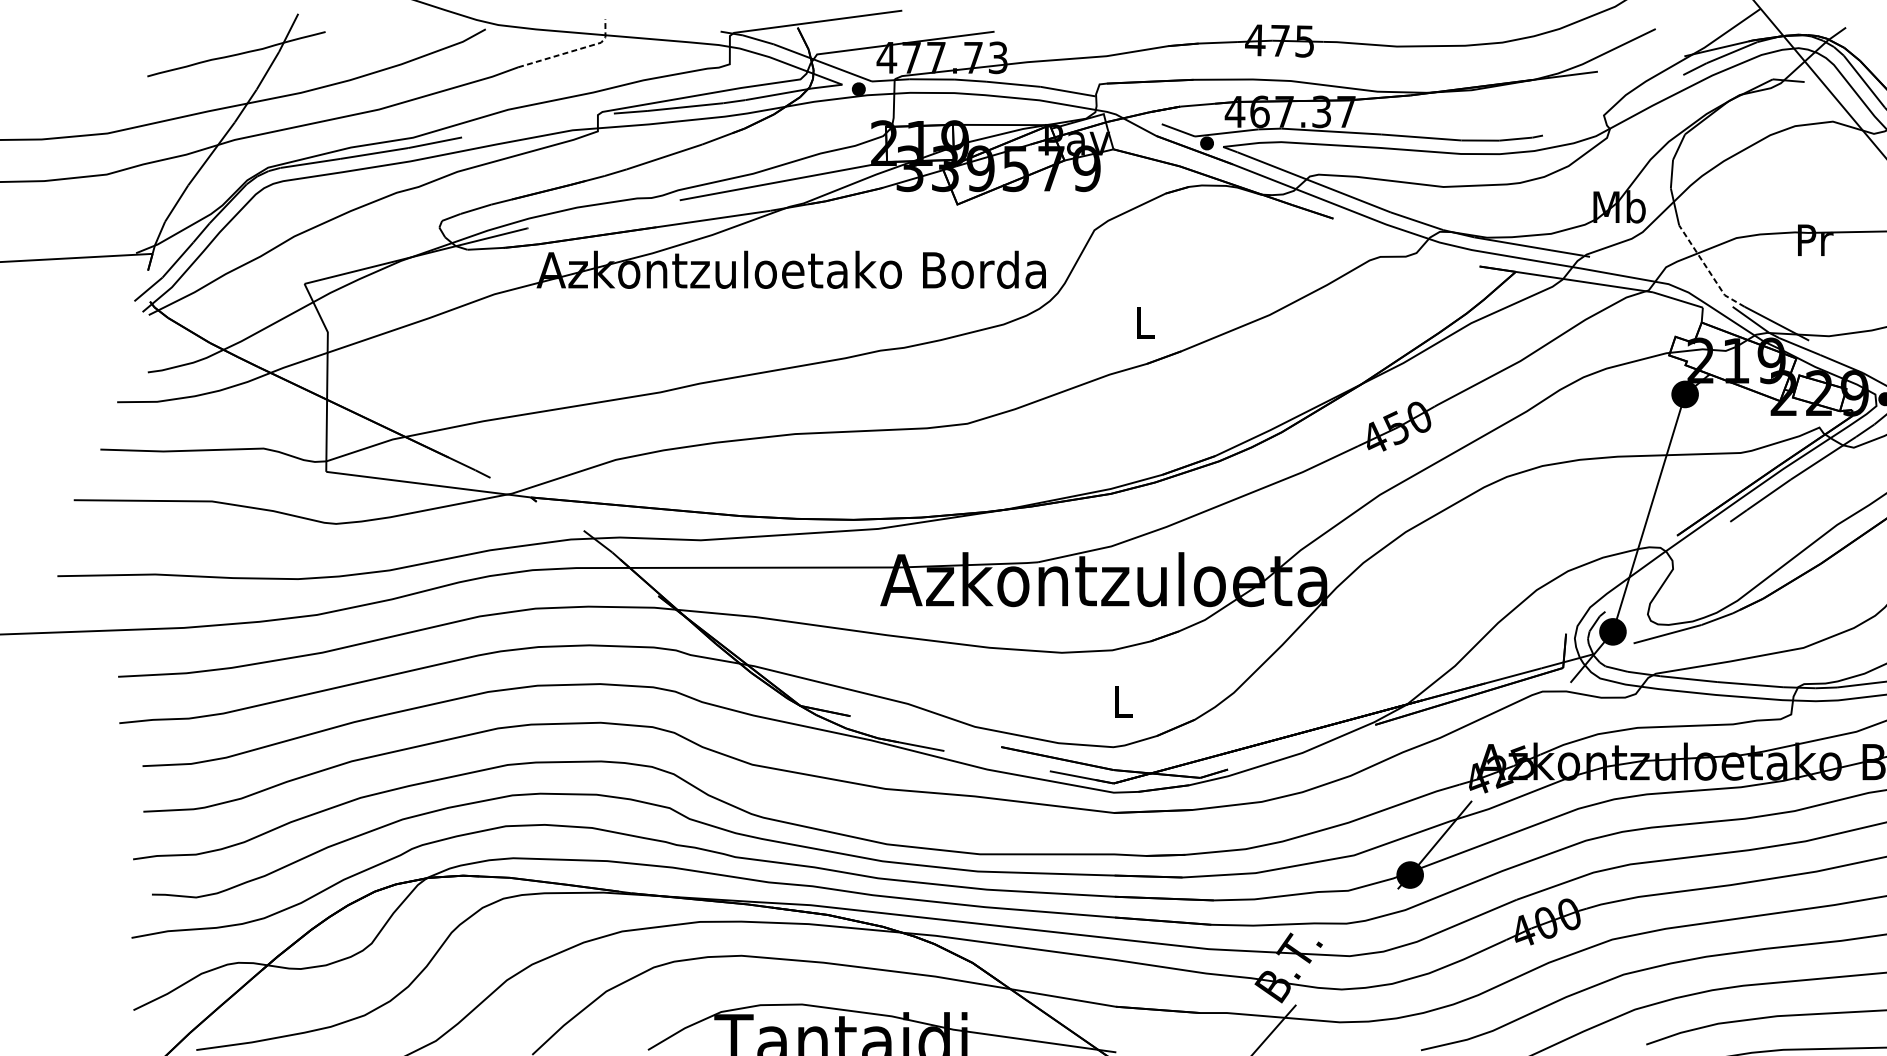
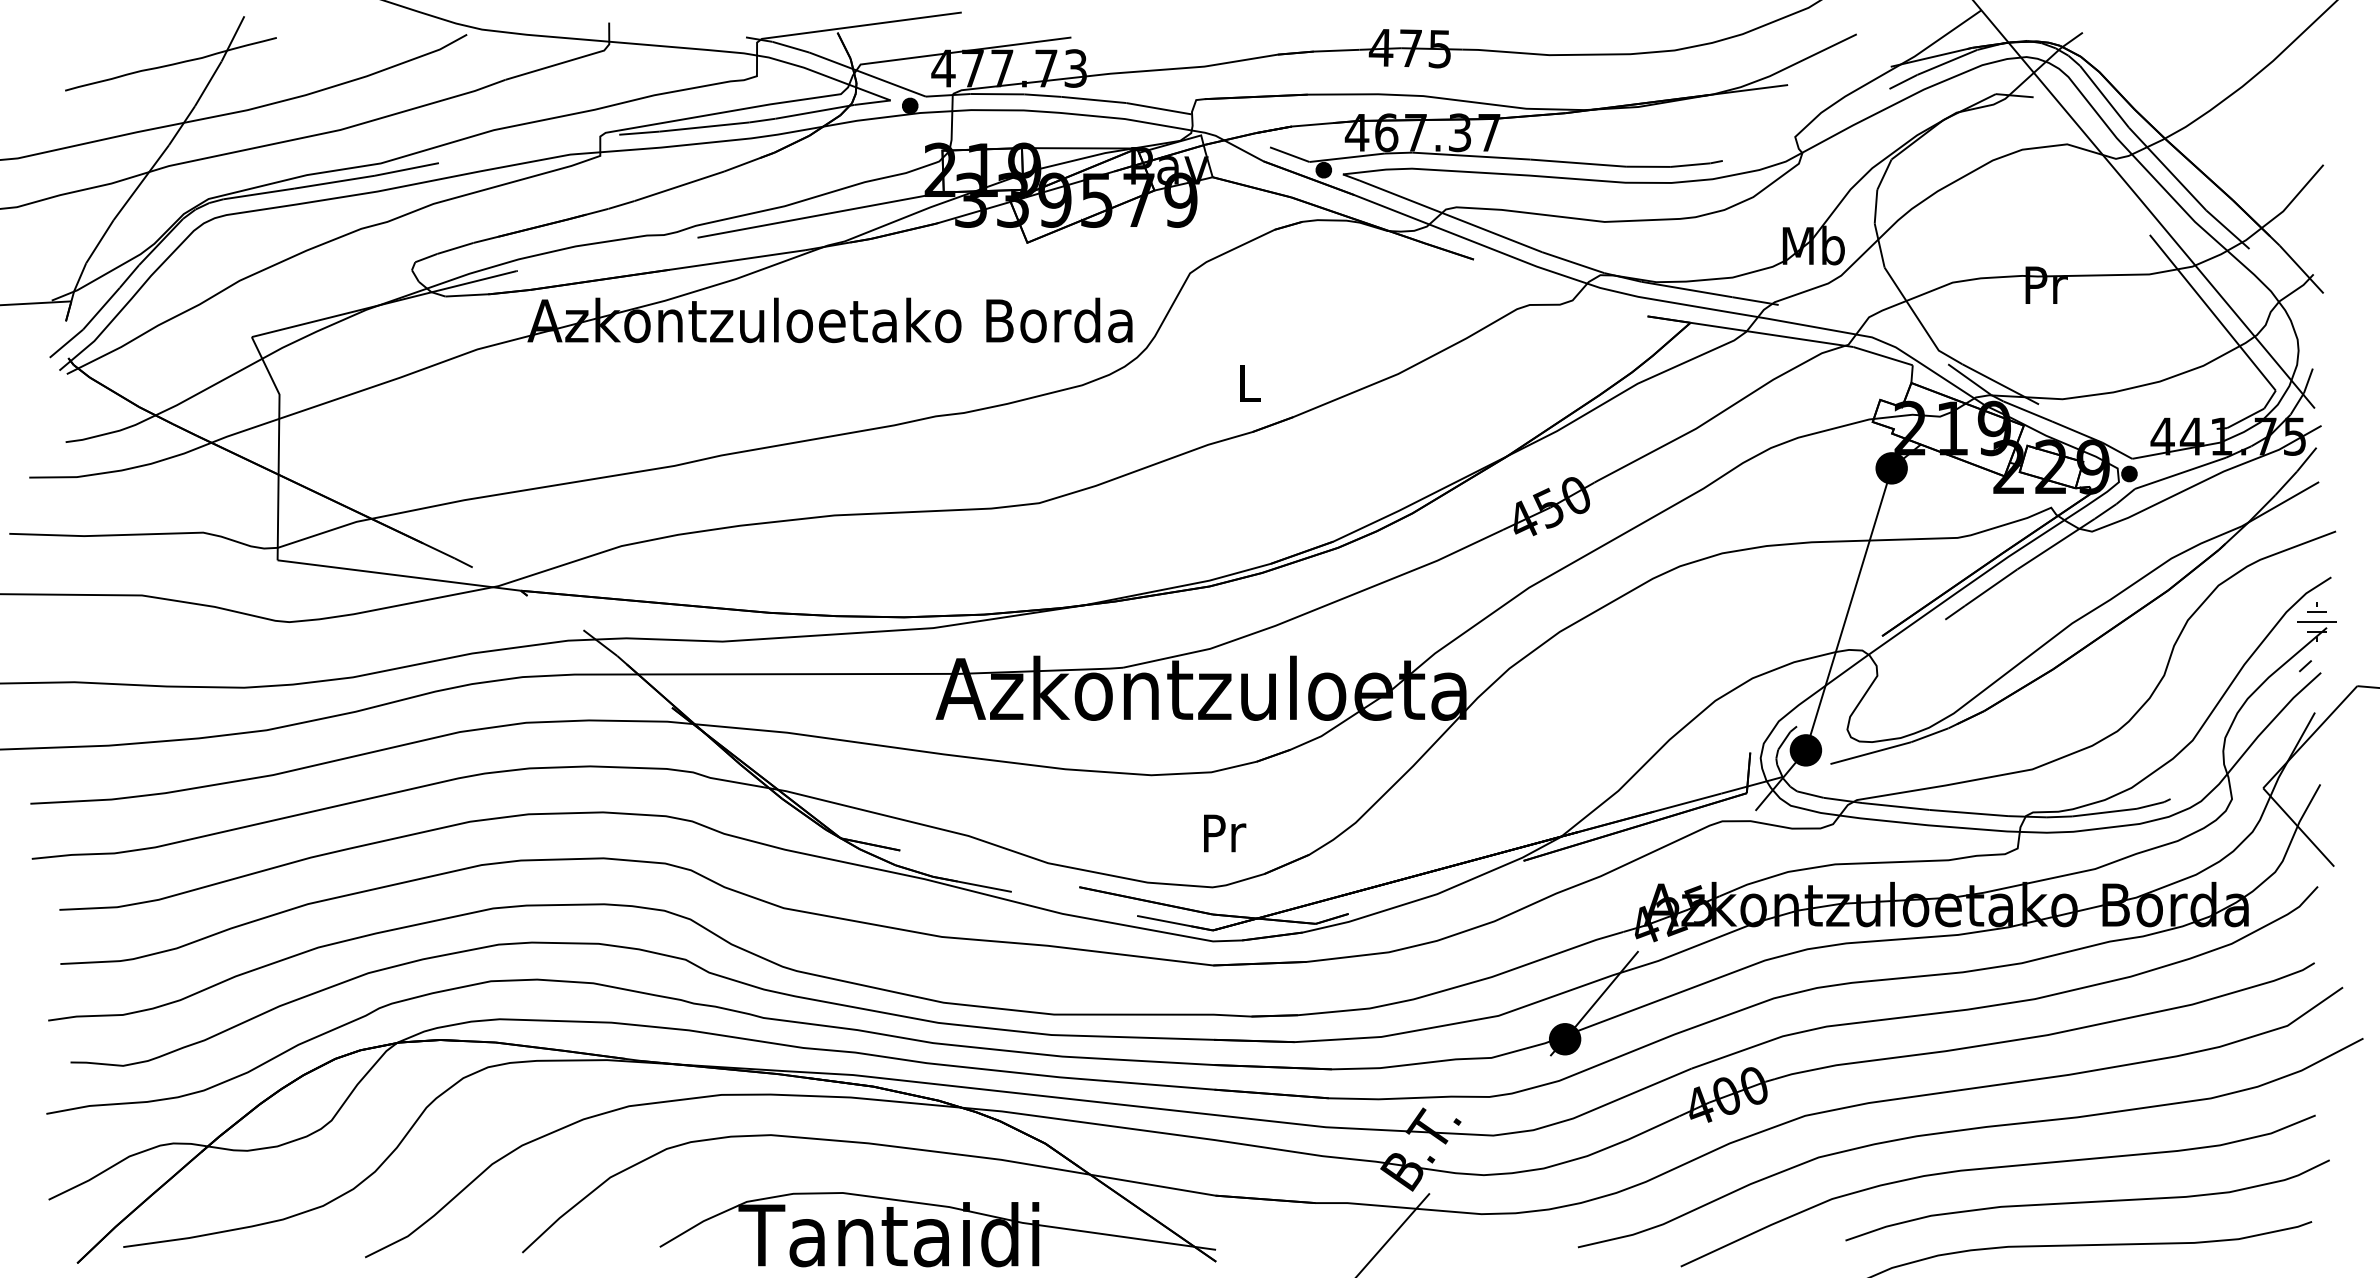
line: (572, 51) -> (570, 60), dashed -> solid
line: (1708, 269) -> (1919, 320), dashed -> solid
text: (1124, 701) -> (1225, 833), L -> Pr

